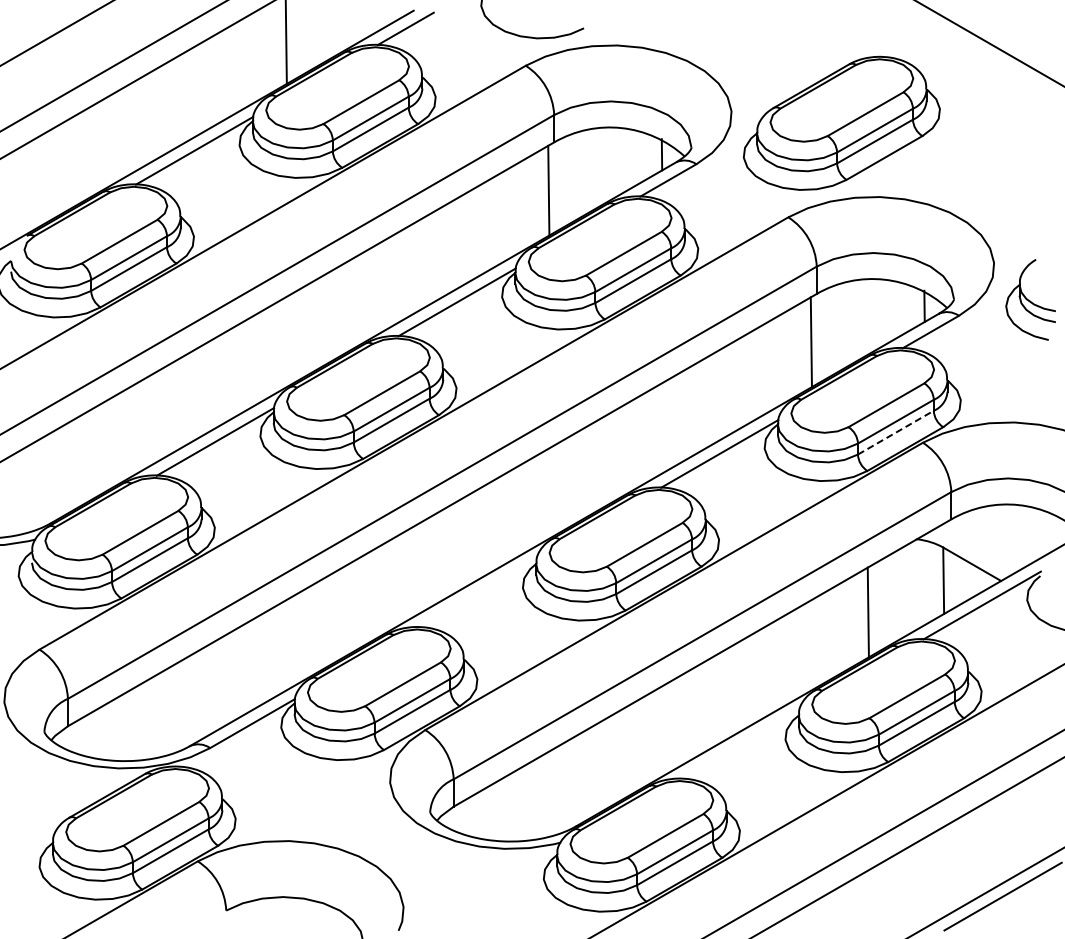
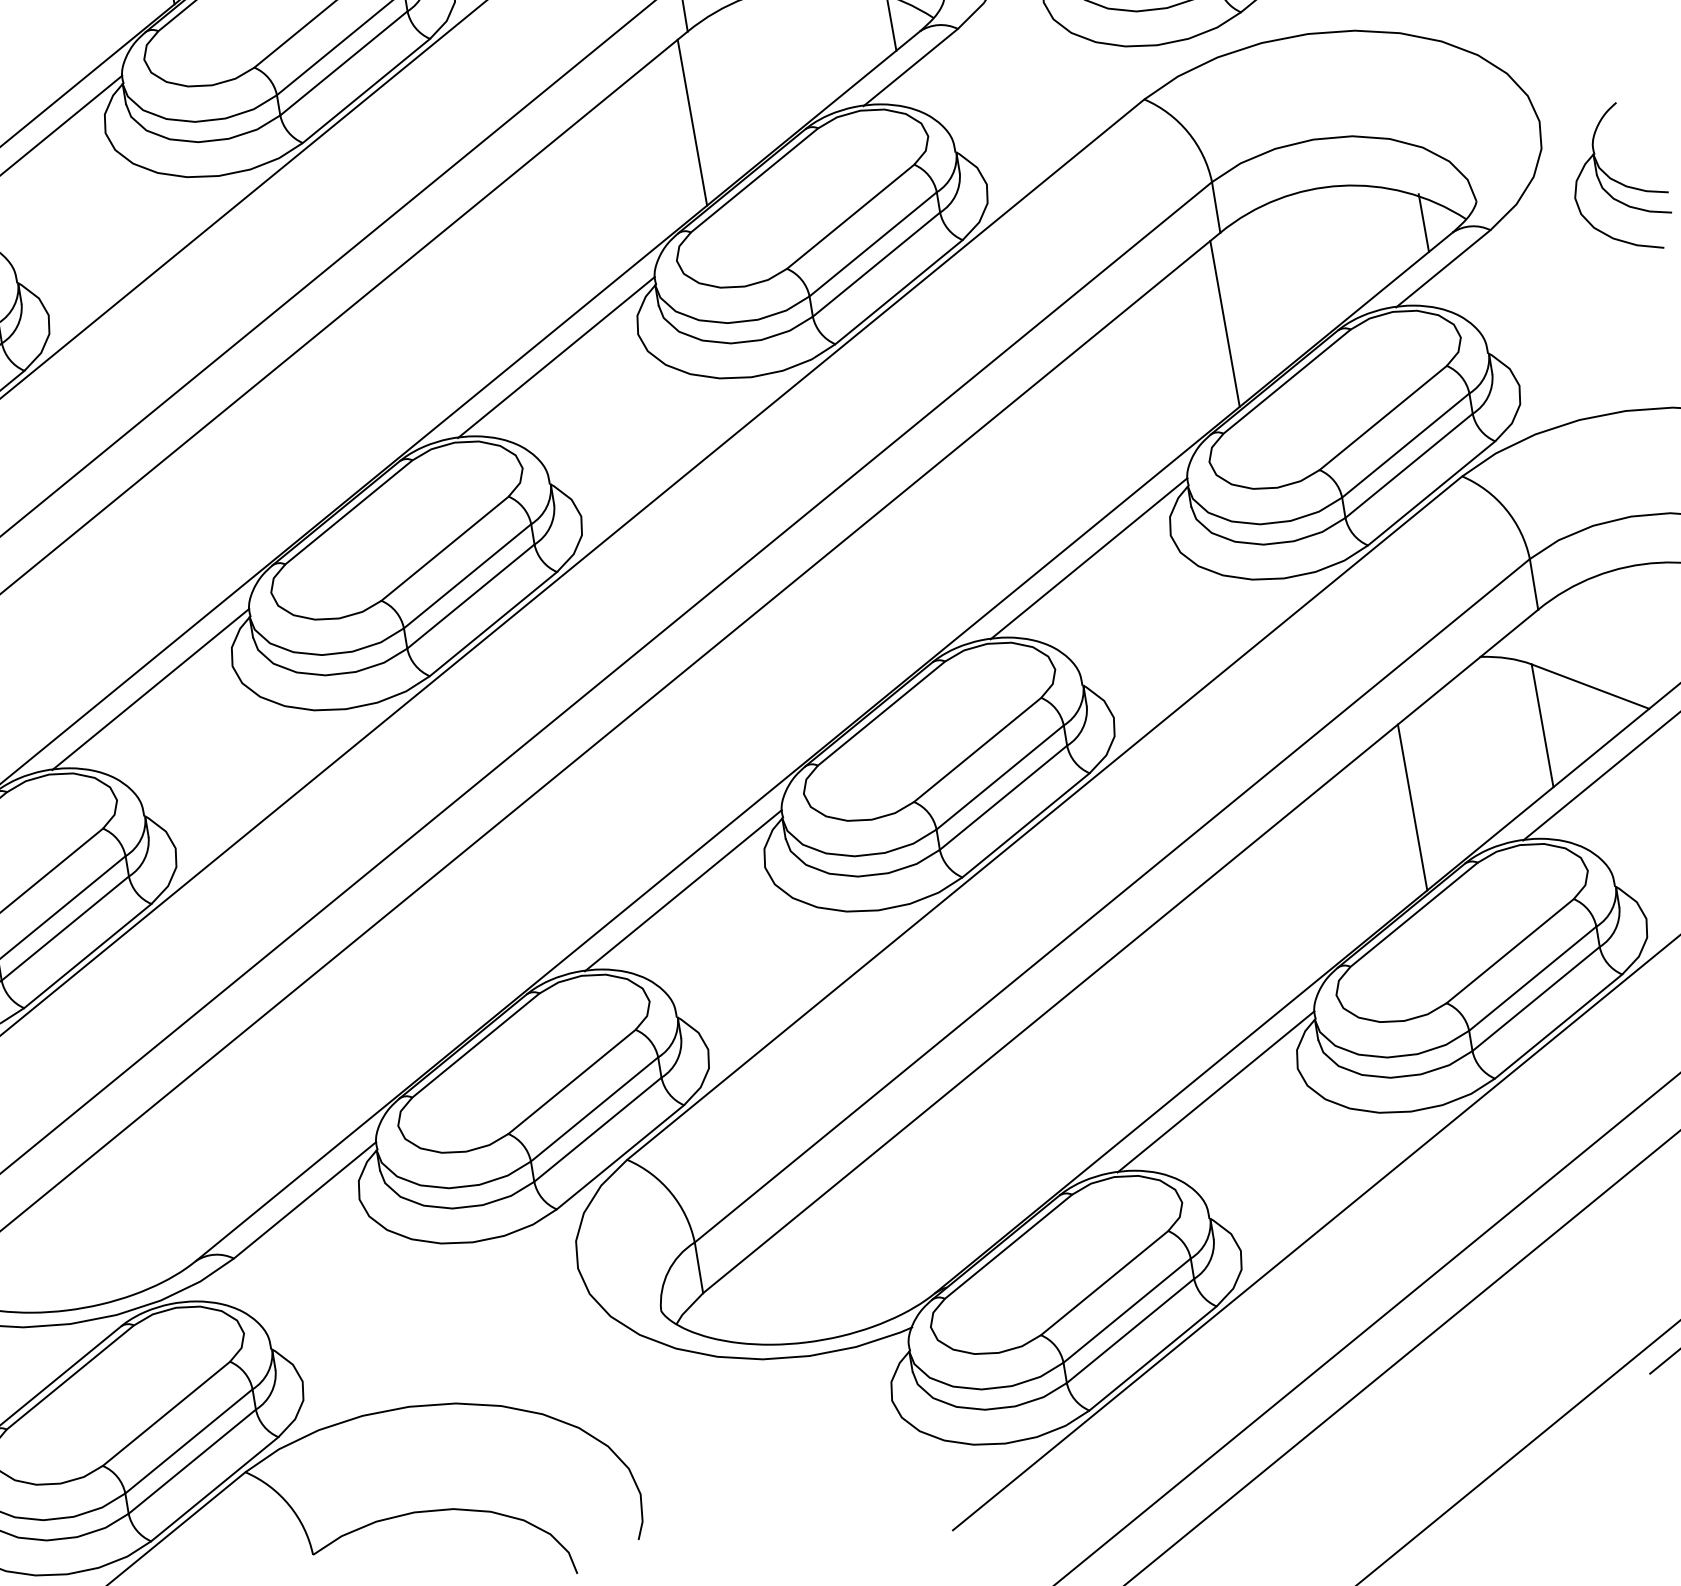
line: (895, 432) -> (1408, 465), dashed -> solid
line: (477, 593) -> (682, 890), added
line: (740, 744) -> (1215, 1090), added

